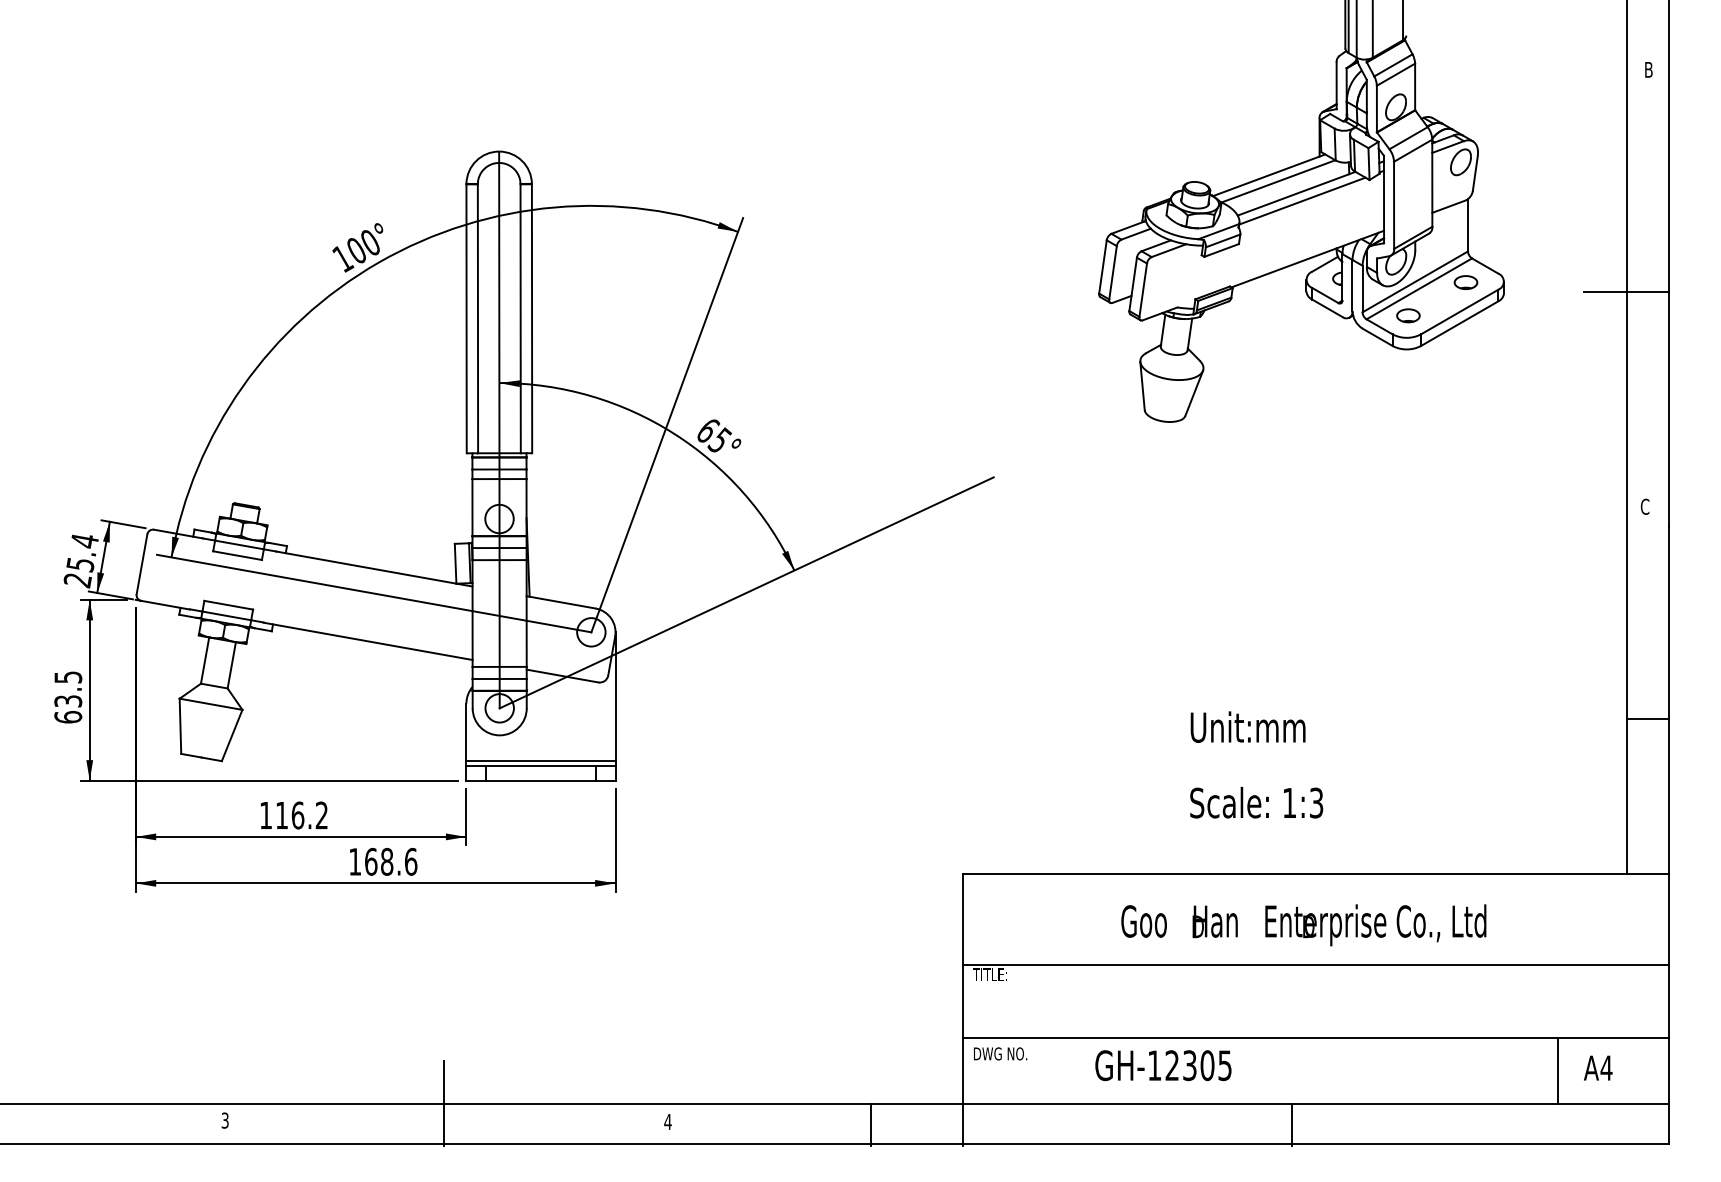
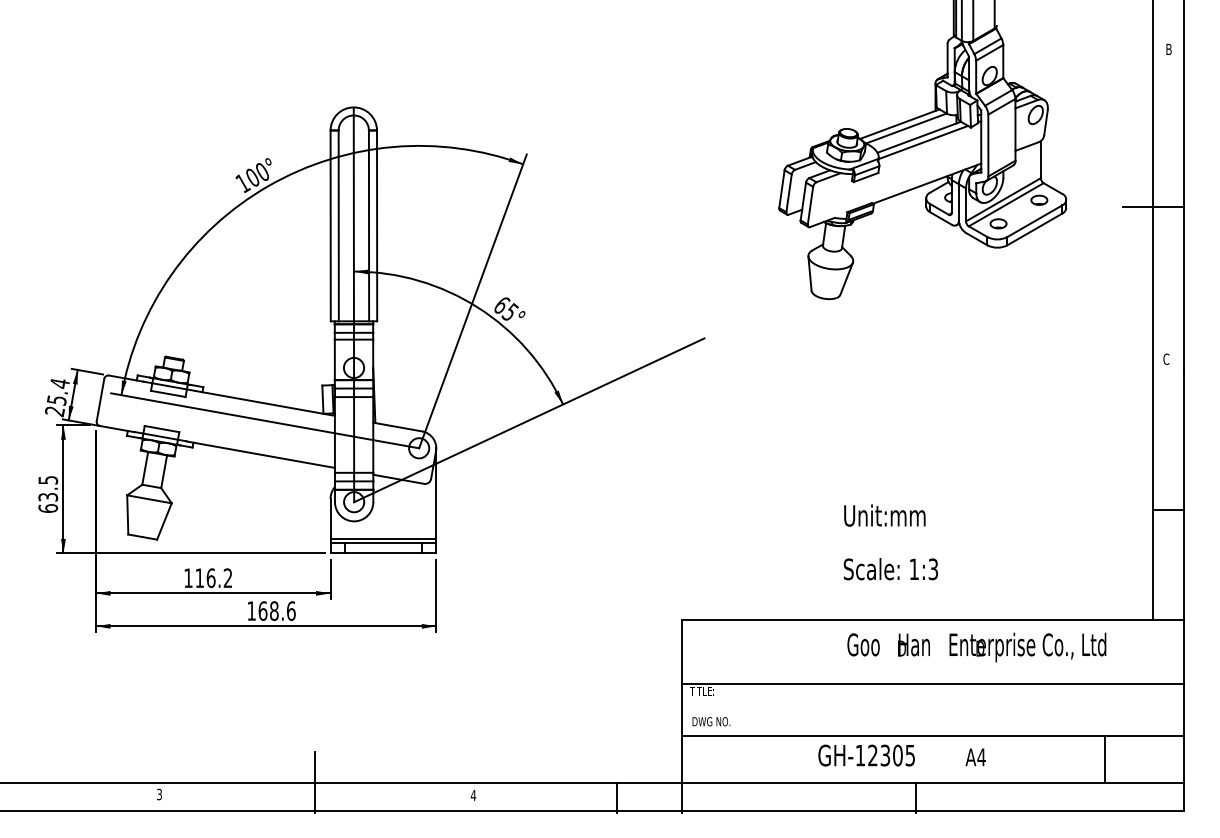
text: (1303, 925) -> (976, 647), moved
text: (1000, 1053) -> (711, 721), moved
text: (1163, 1065) -> (866, 755), moved
text: (1598, 1067) -> (975, 756), moved

